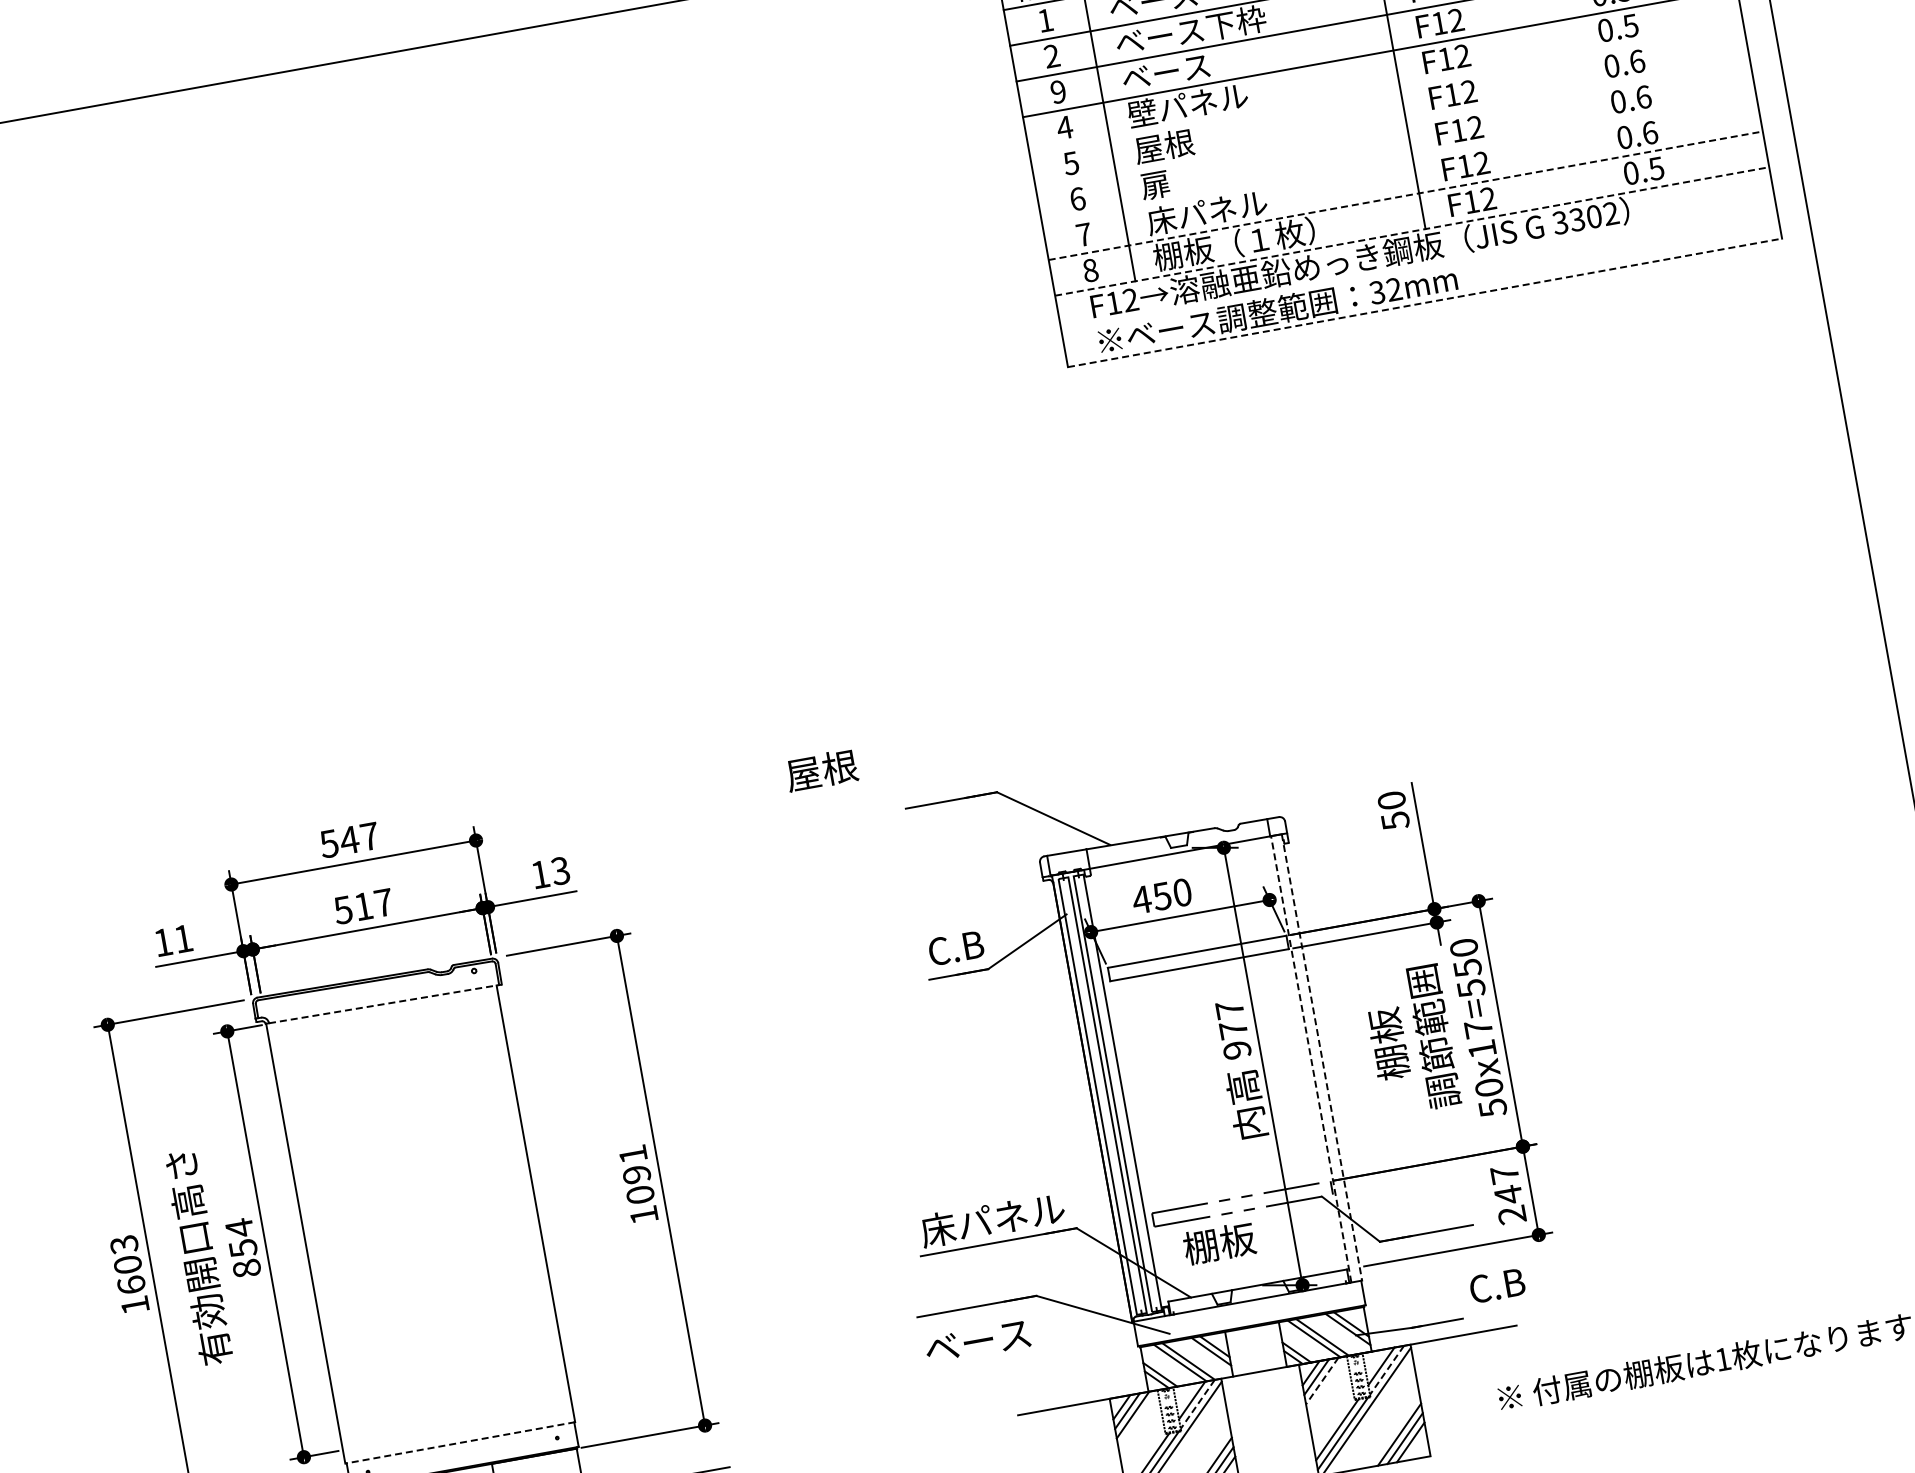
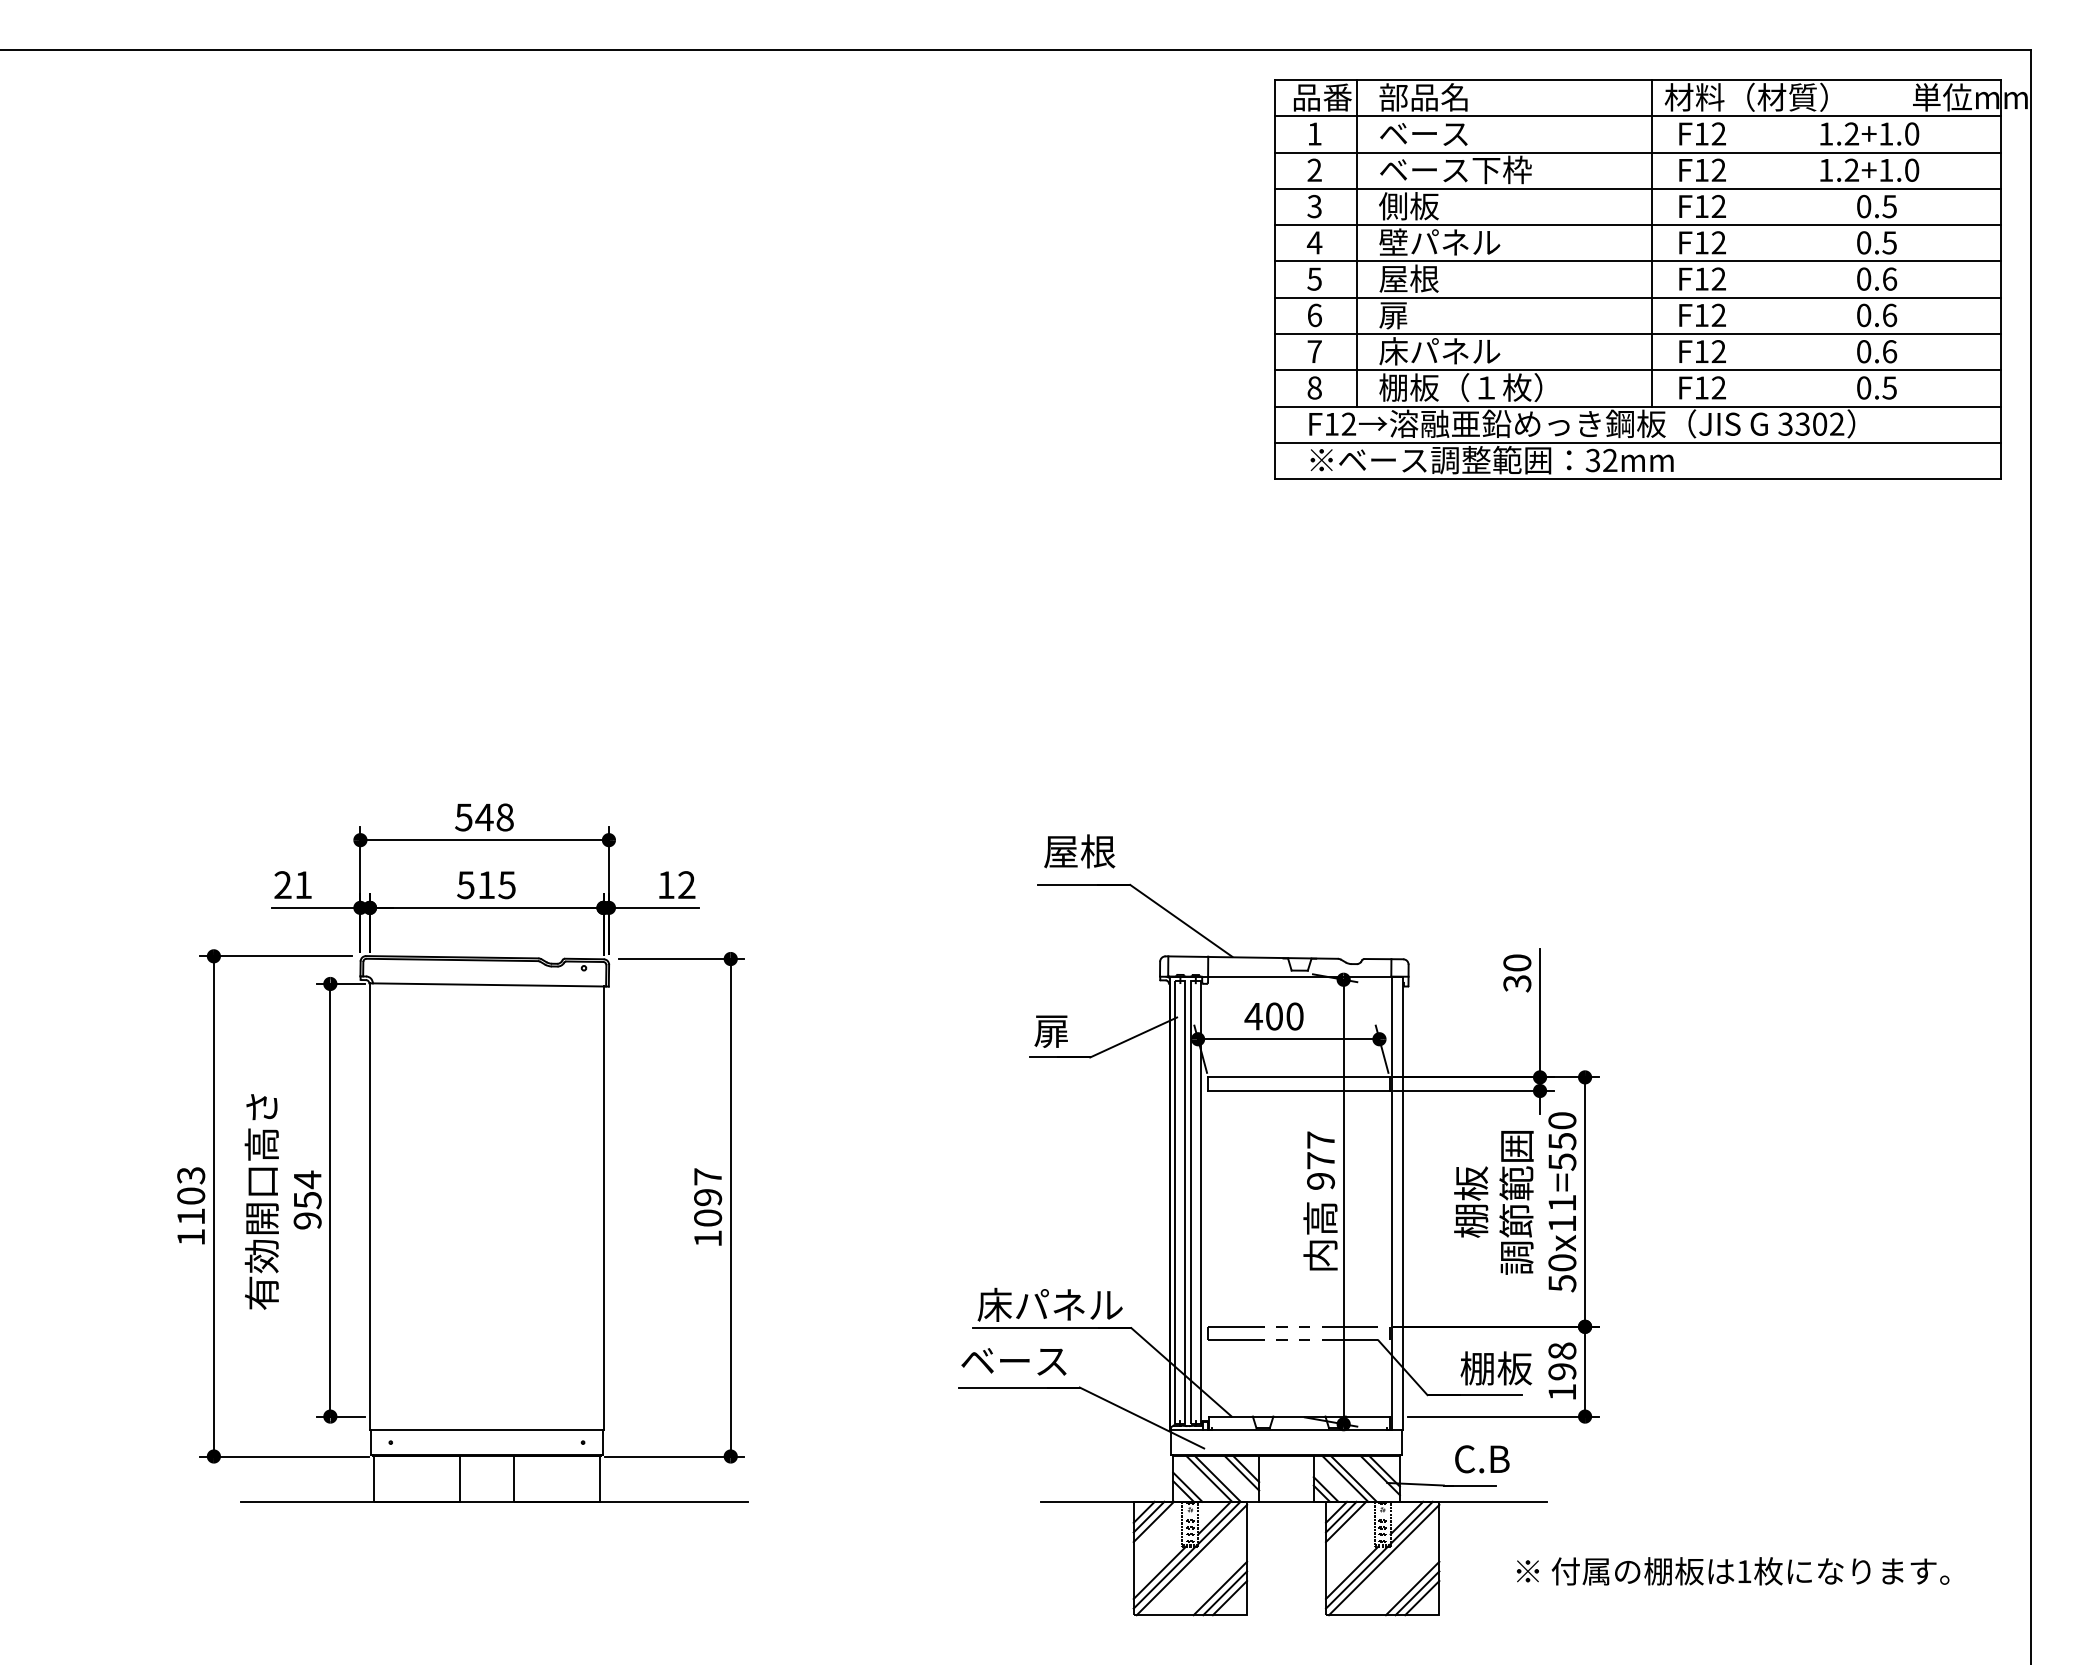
text: (1165, 72) -> (1423, 206), ベース -> 側板
line: (1385, 88) -> (1637, 261), added
text: (1058, 91) -> (1314, 206), 9 -> 3
line: (1392, 124) -> (1637, 297), added
line: (1398, 159) -> (1637, 333), added
line: (1406, 195) -> (1638, 370), dashed -> solid
line: (1412, 231) -> (1638, 406), dashed -> solid
line: (1417, 267) -> (1637, 442), added
line: (1425, 303) -> (1638, 479), dashed -> solid
text: (821, 770) -> (1079, 851), moved
text: (1394, 820) -> (1516, 983), 50 -> 30
text: (369, 836) -> (504, 817), 547 -> 548
text: (560, 871) -> (686, 885), 13 -> 12
text: (1161, 896) -> (1273, 1016), 450 -> 400
text: (383, 903) -> (506, 885), 517 -> 515
text: (162, 941) -> (282, 884), 11 -> 21
text: (955, 948) -> (1061, 1031), C.B -> 扉
line: (385, 1003) -> (490, 984), dashed -> solid
text: (1477, 1028) -> (1561, 1202), 50x17=550 -> 50x11=550
line: (1322, 1057) -> (1403, 1203), dashed -> solid
line: (1311, 1059) -> (1392, 1203), dashed -> solid
text: (632, 1154) -> (707, 1176), 1091 -> 1097
text: (1508, 1194) -> (1562, 1371), 247 -> 198
text: (1219, 1243) -> (1496, 1368), moved
text: (246, 1268) -> (307, 1220), 854 -> 954
text: (131, 1284) -> (191, 1216), 1603 -> 1103
text: (1497, 1285) -> (1482, 1459), moved
text: (977, 1342) -> (1013, 1361), moved
line: (1386, 1369) -> (1411, 1522), dashed -> solid
line: (1321, 1381) -> (1345, 1522), dashed -> solid
line: (1197, 1403) -> (1219, 1522), dashed -> solid
line: (460, 1443) -> (486, 1430), dashed -> solid

